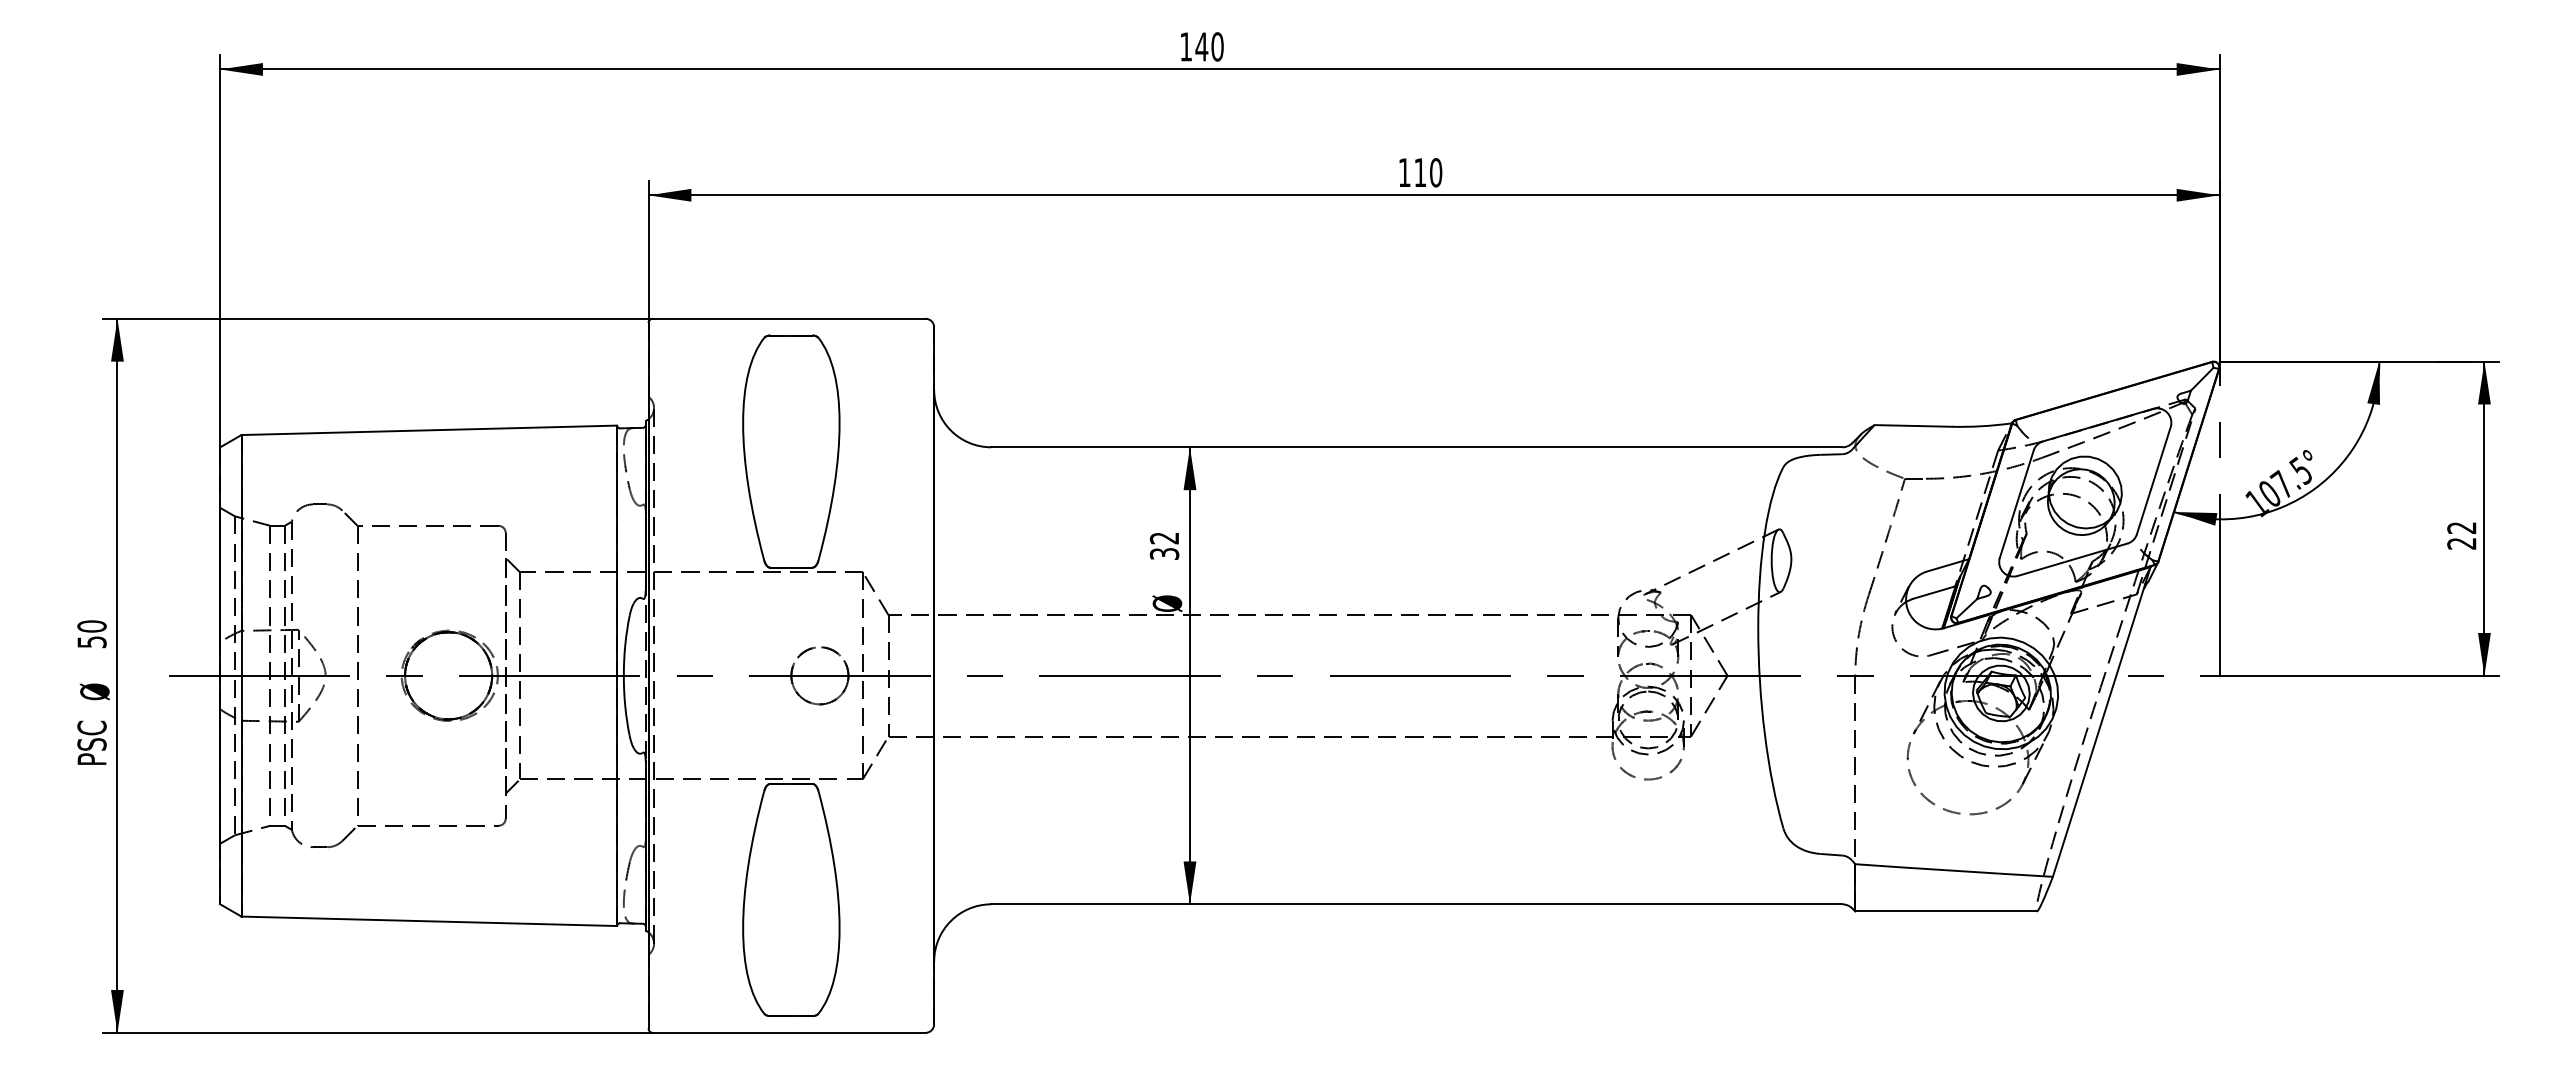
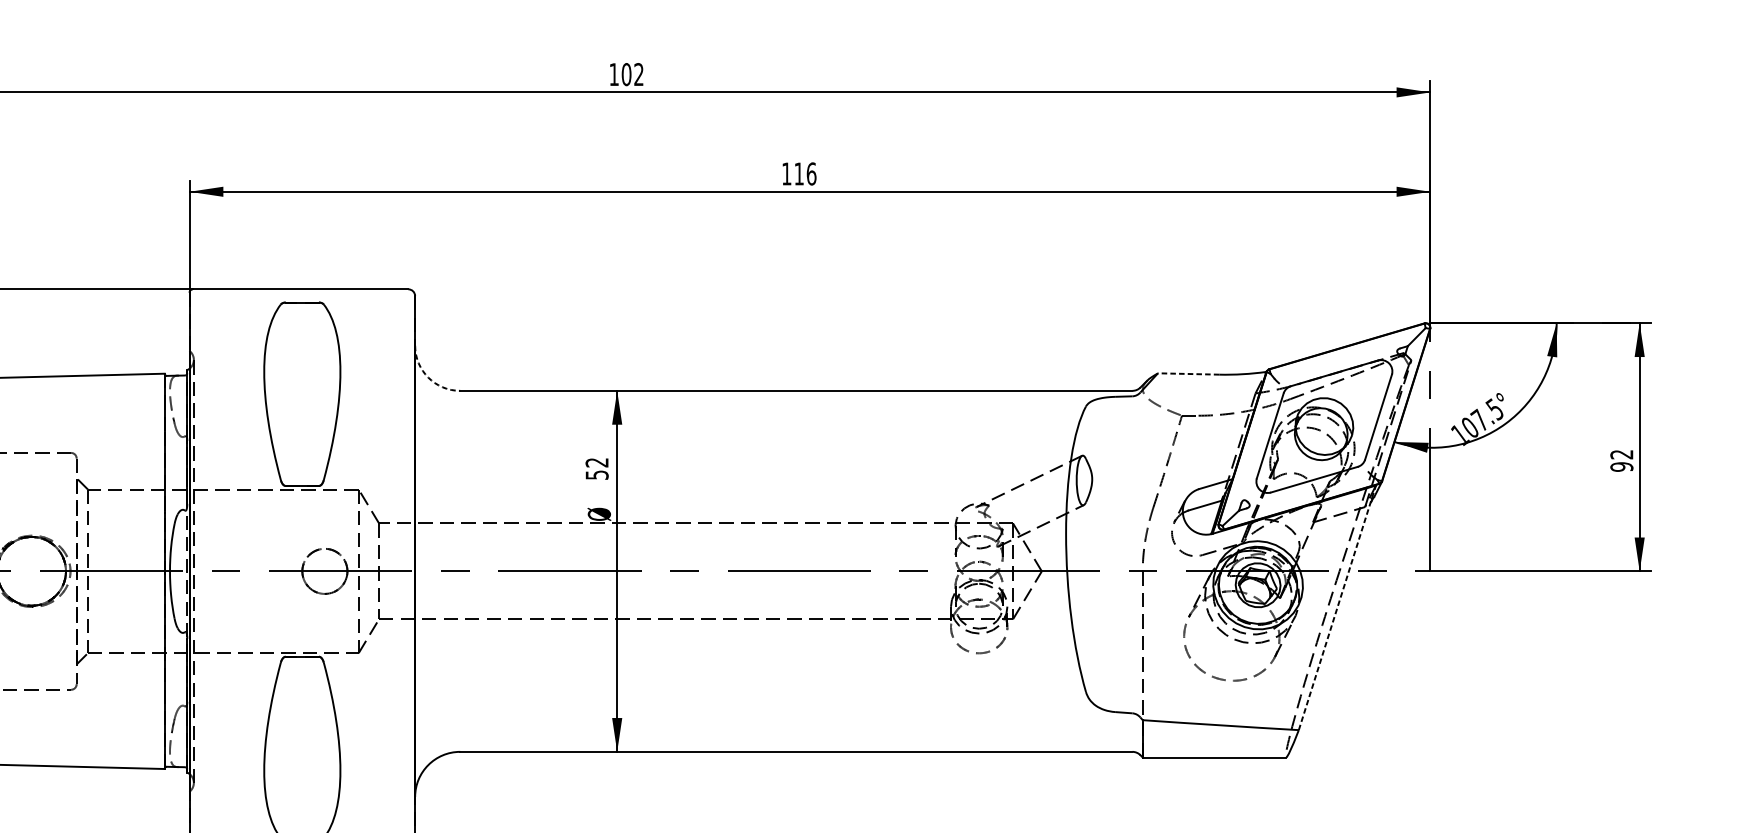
text: (1209, 46) -> (632, 74), 140 -> 102
text: (1436, 172) -> (811, 173), 110 -> 116
line: (1913, 425) -> (1188, 373), solid -> dashed
arc: (950, 430) -> (428, 377), solid -> dashed
text: (2461, 543) -> (1621, 466), 22 -> 92
text: (1163, 553) -> (596, 474), 32 -> 52
line: (2101, 721) -> (1337, 607), solid -> dashed

